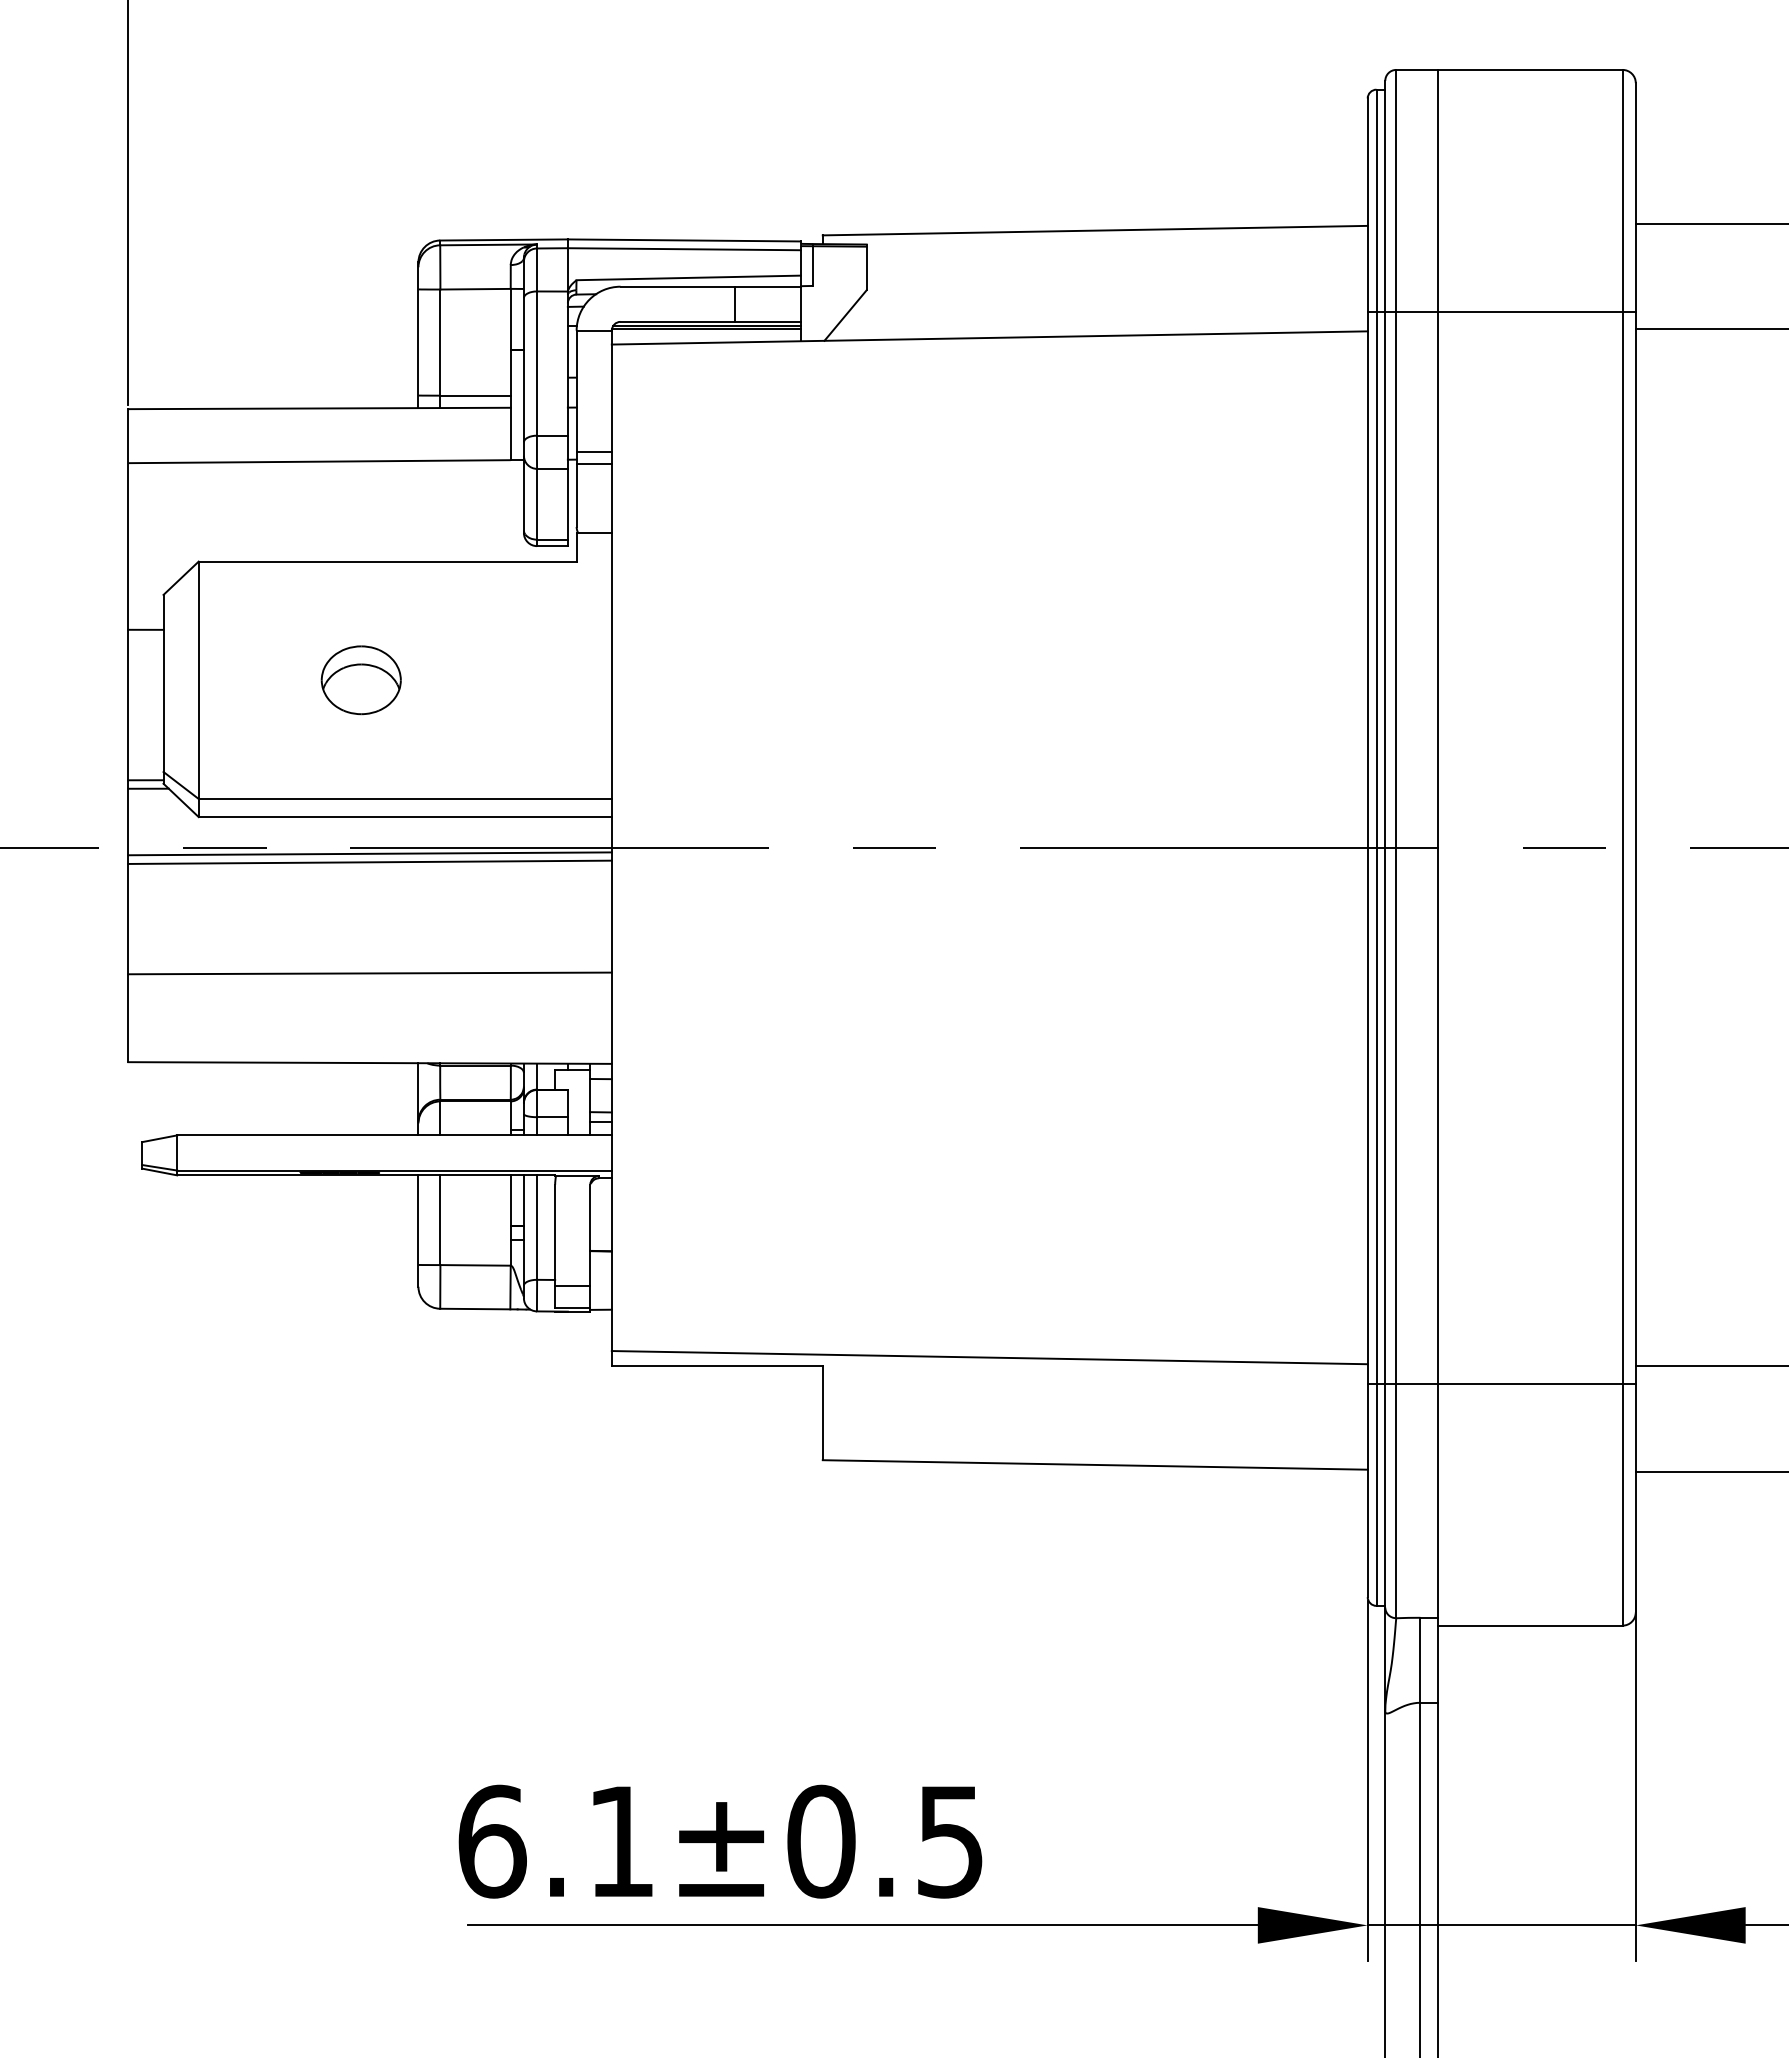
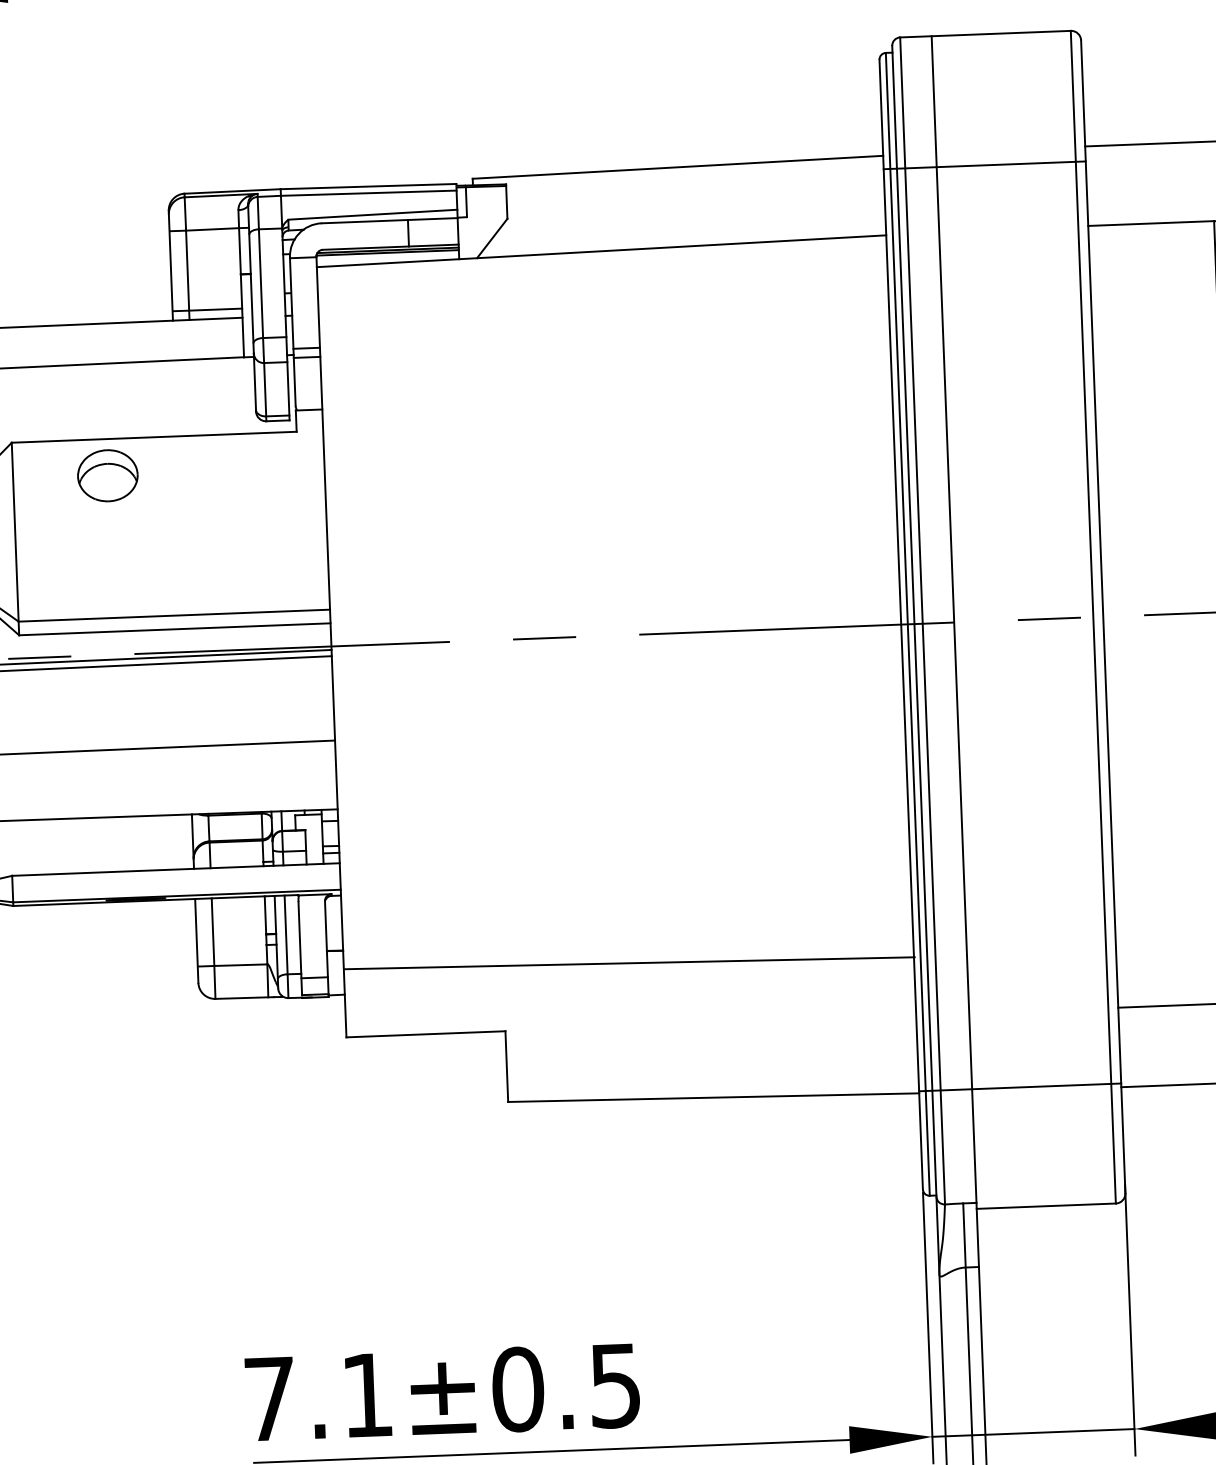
line: (1501, 311) -> (984, 165), moved
part: (360, 680) -> (107, 475), moved
line: (989, 1357) -> (629, 963), moved
line: (1501, 1383) -> (1019, 1087), moved
text: (492, 1841) -> (270, 1398), 6.1±0.5 -> 7.1±0.5

